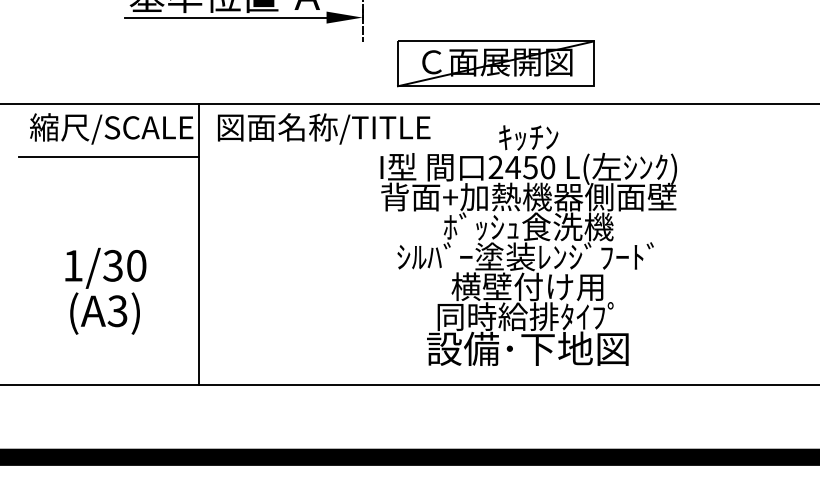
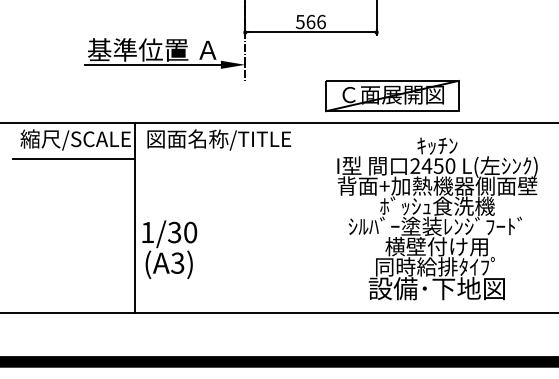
part: (496, 64) -> (392, 96), moved
text: (528, 245) -> (437, 218), moved
text: (105, 290) -> (169, 249), moved

